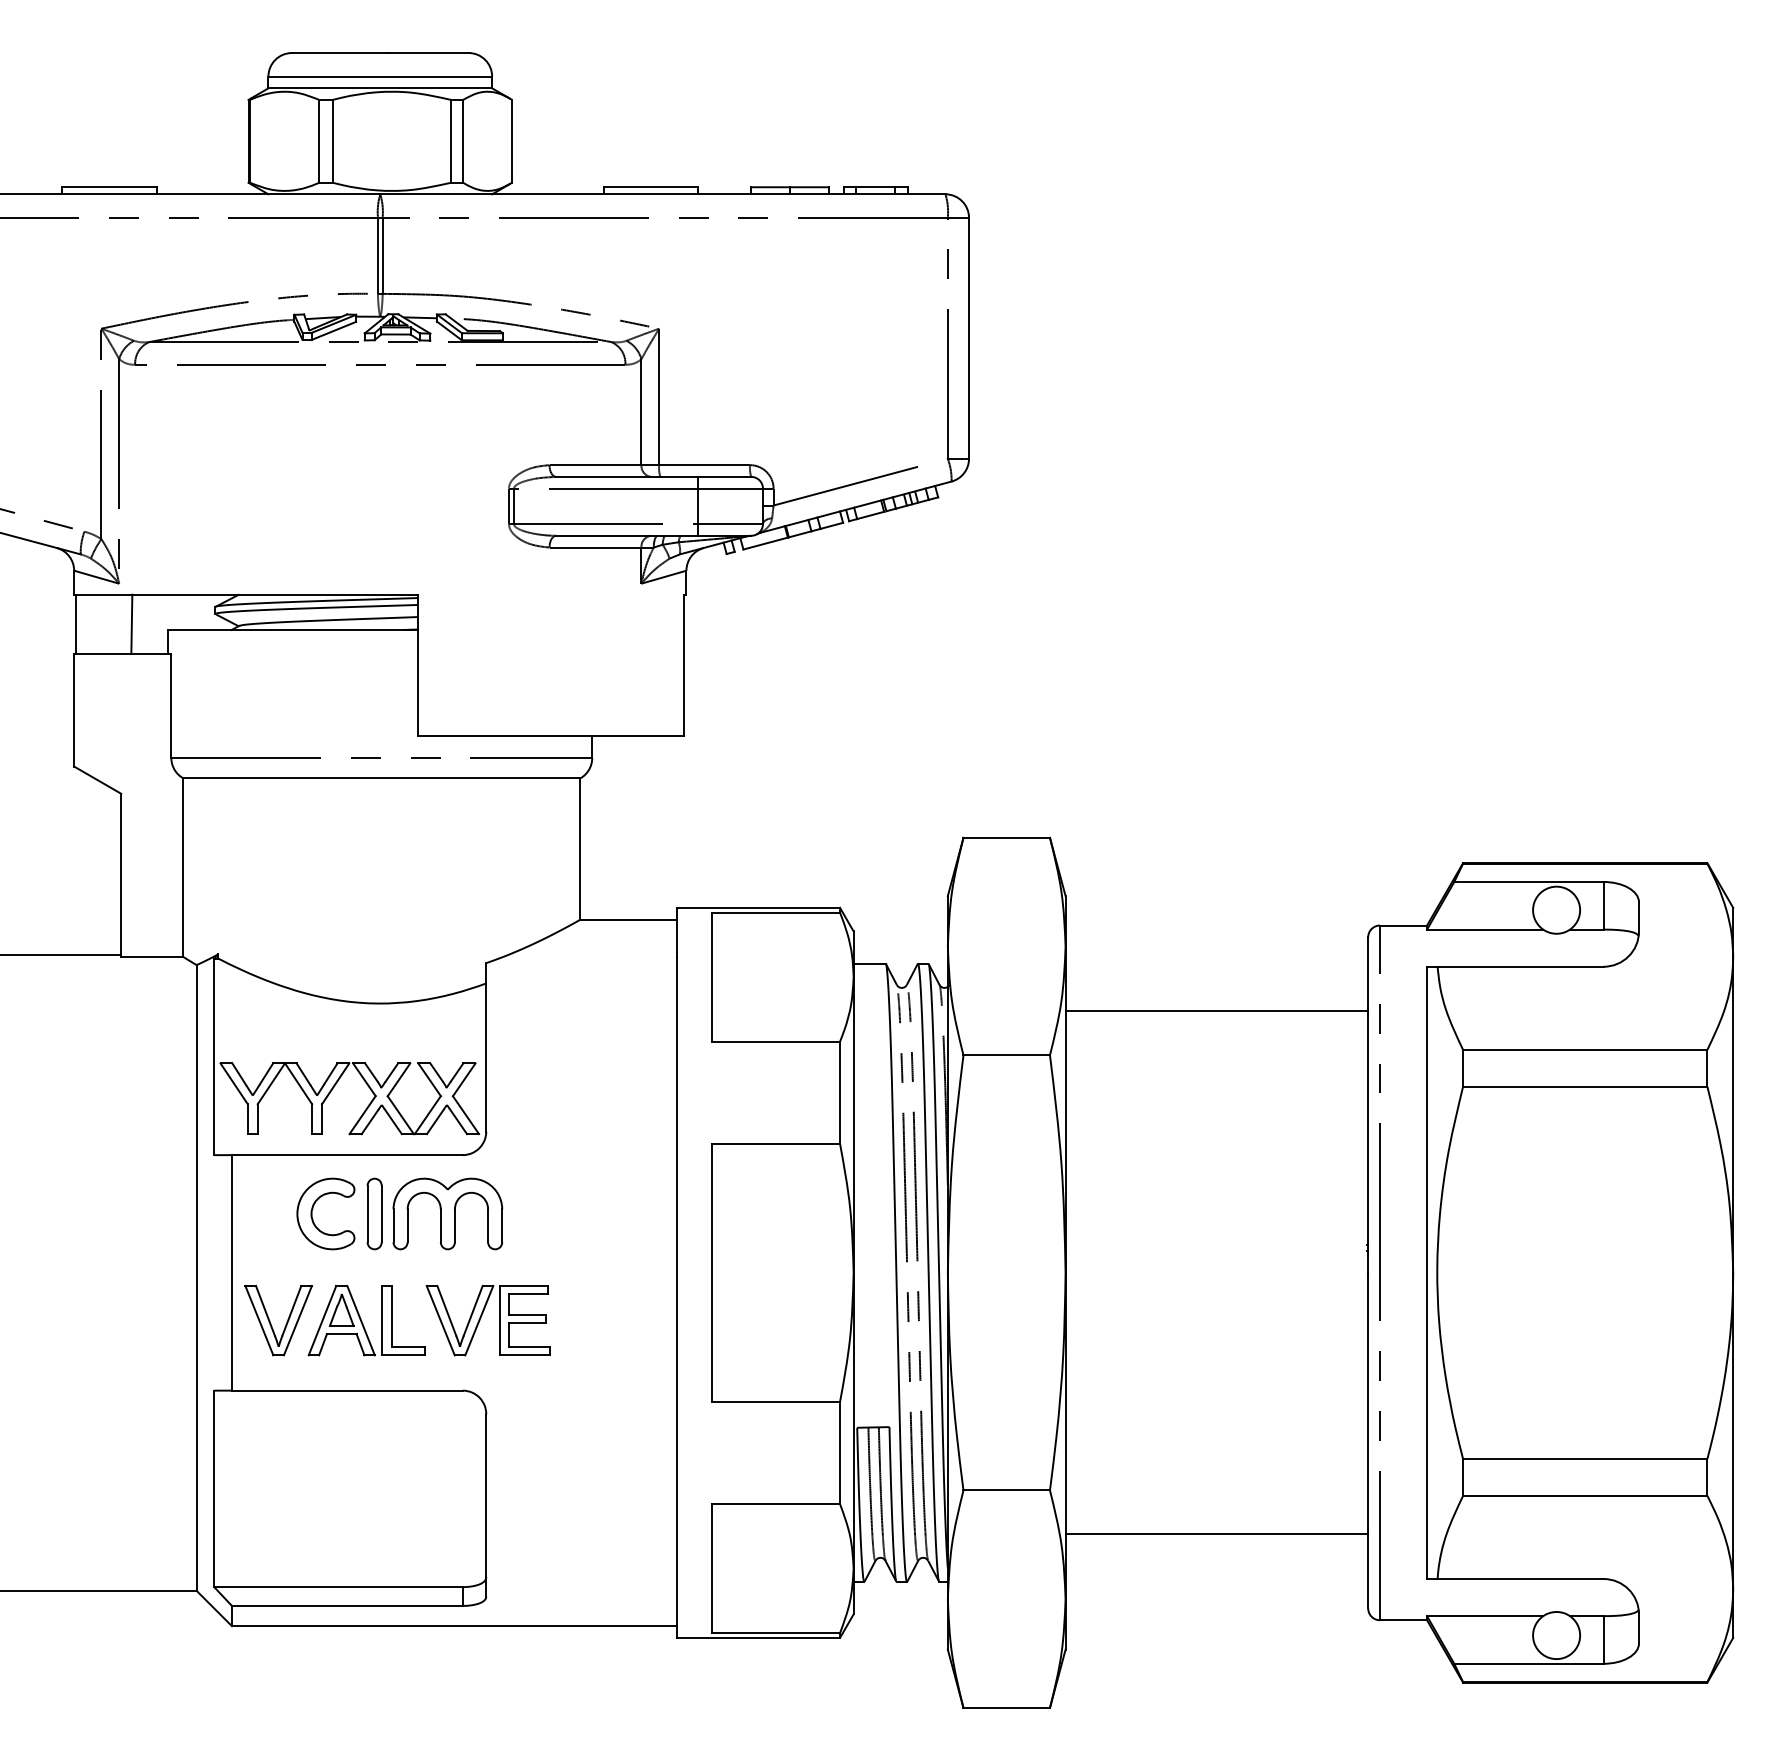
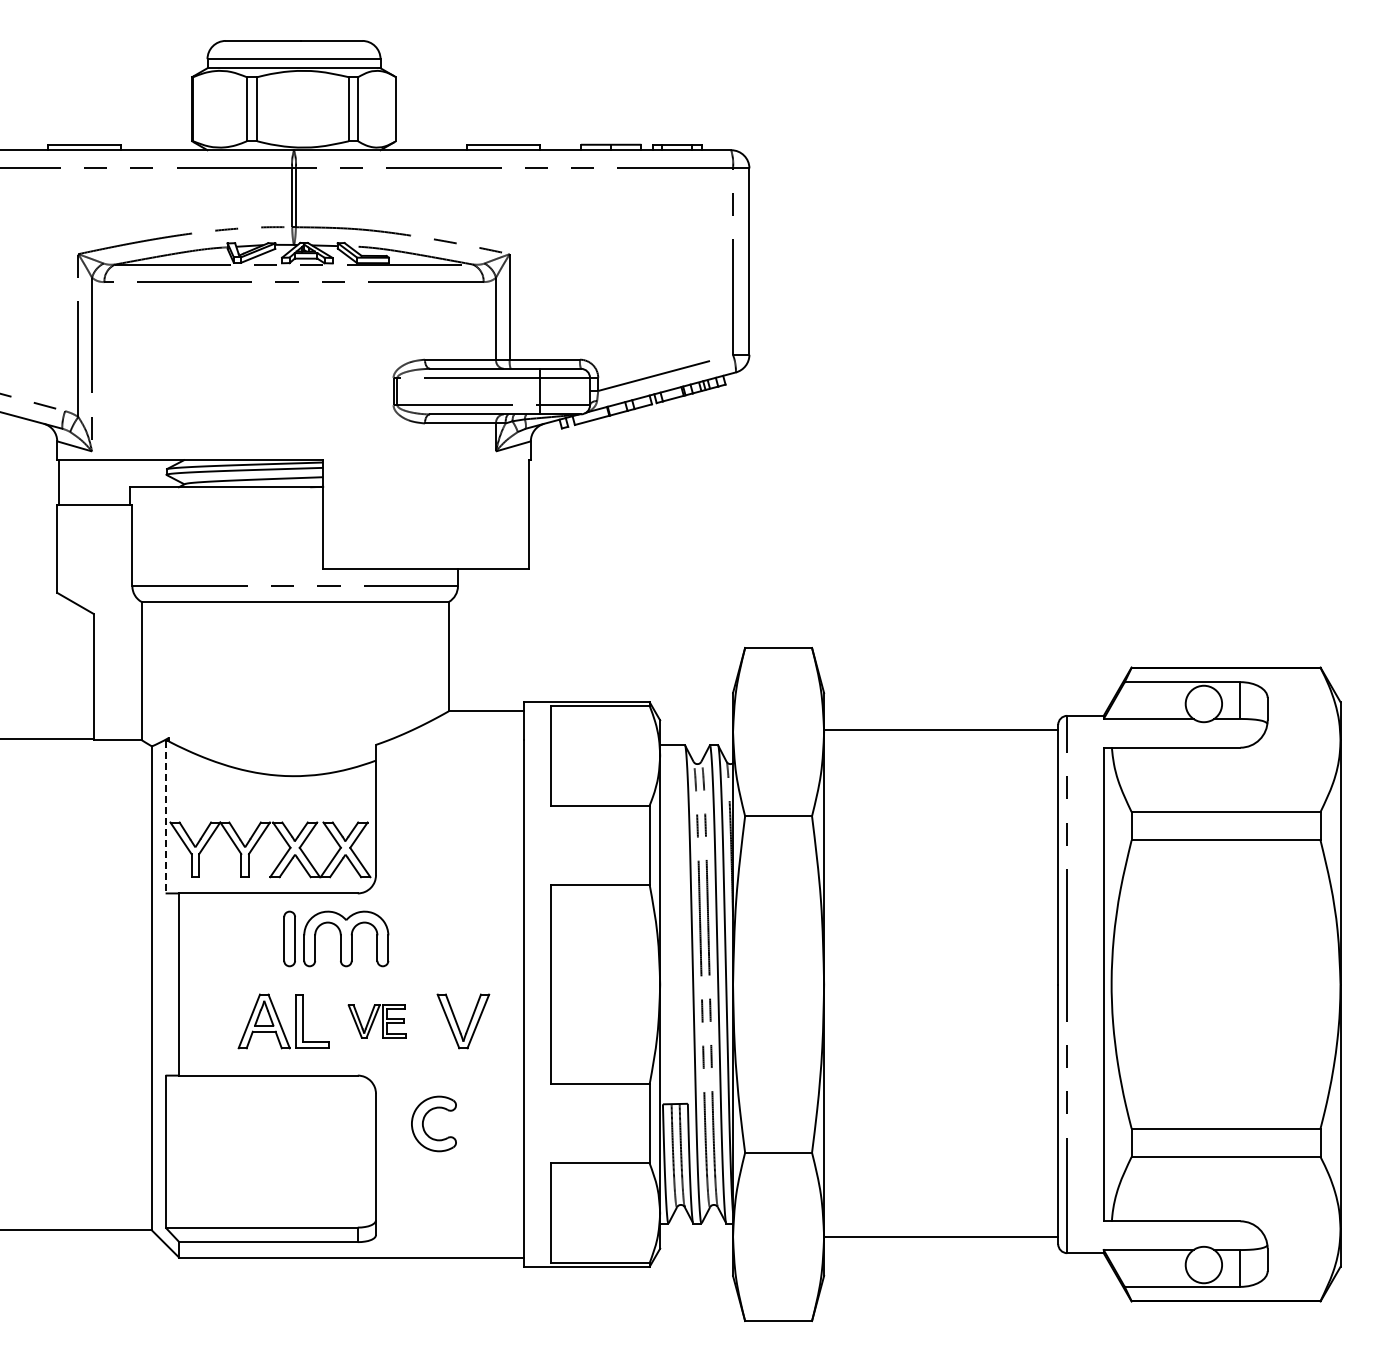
line: (131, 623) -> (101, 482), removed
line: (1217, 1011) -> (941, 730), moved
line: (214, 1056) -> (165, 817), solid -> dashed
part: (313, 1209) -> (424, 1120), moved
part: (278, 1320) -> (463, 1021), moved
part: (486, 1320) -> (376, 1021), size x0.6
line: (1217, 1534) -> (941, 1236), moved

